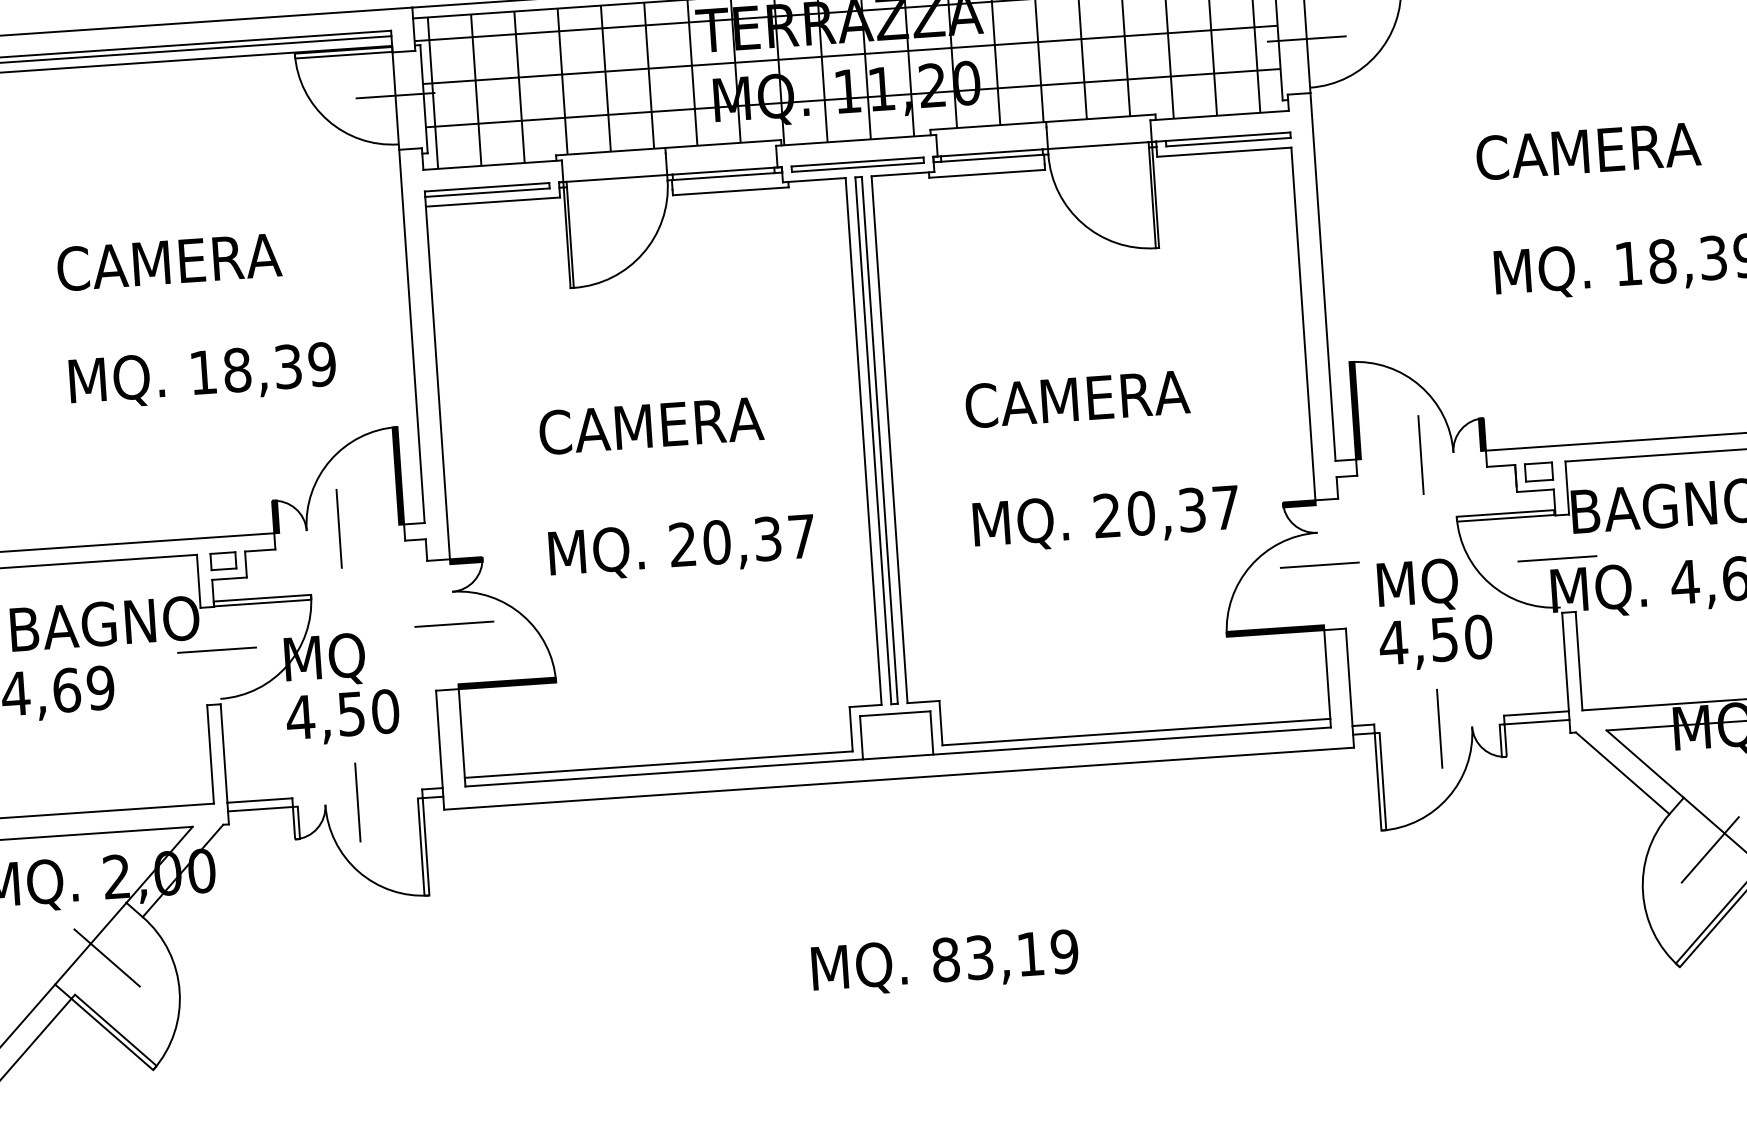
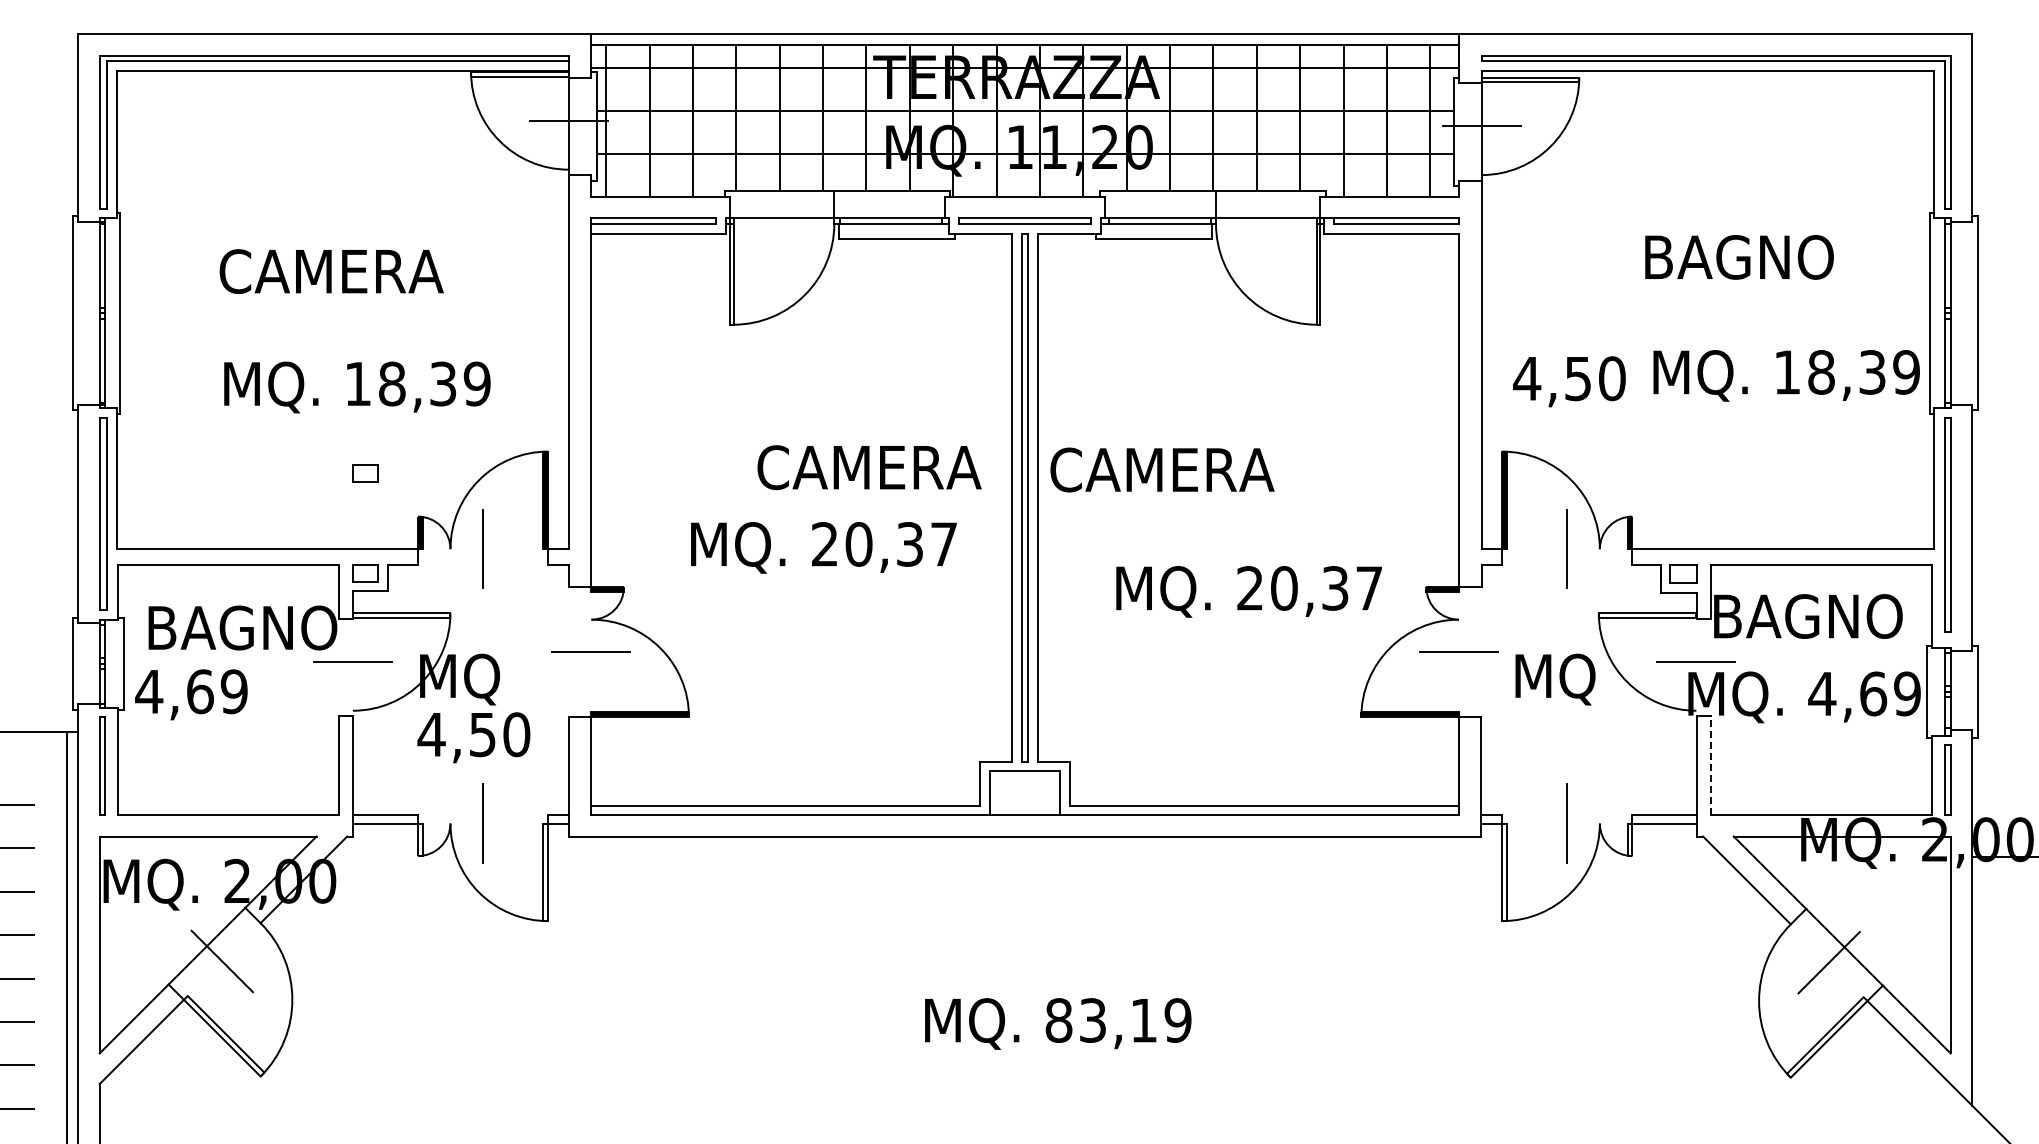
text: (1588, 151) -> (1755, 257), CAMERA -> BAGNO
text: (1077, 398) -> (1162, 469), moved
text: (651, 425) -> (869, 467), moved
part: (216, 461) -> (365, 473), added
text: (681, 547) -> (823, 547), moved
text: (1435, 642) -> (1569, 381), moved
line: (1579, 661) -> (1711, 765), solid -> dashed

